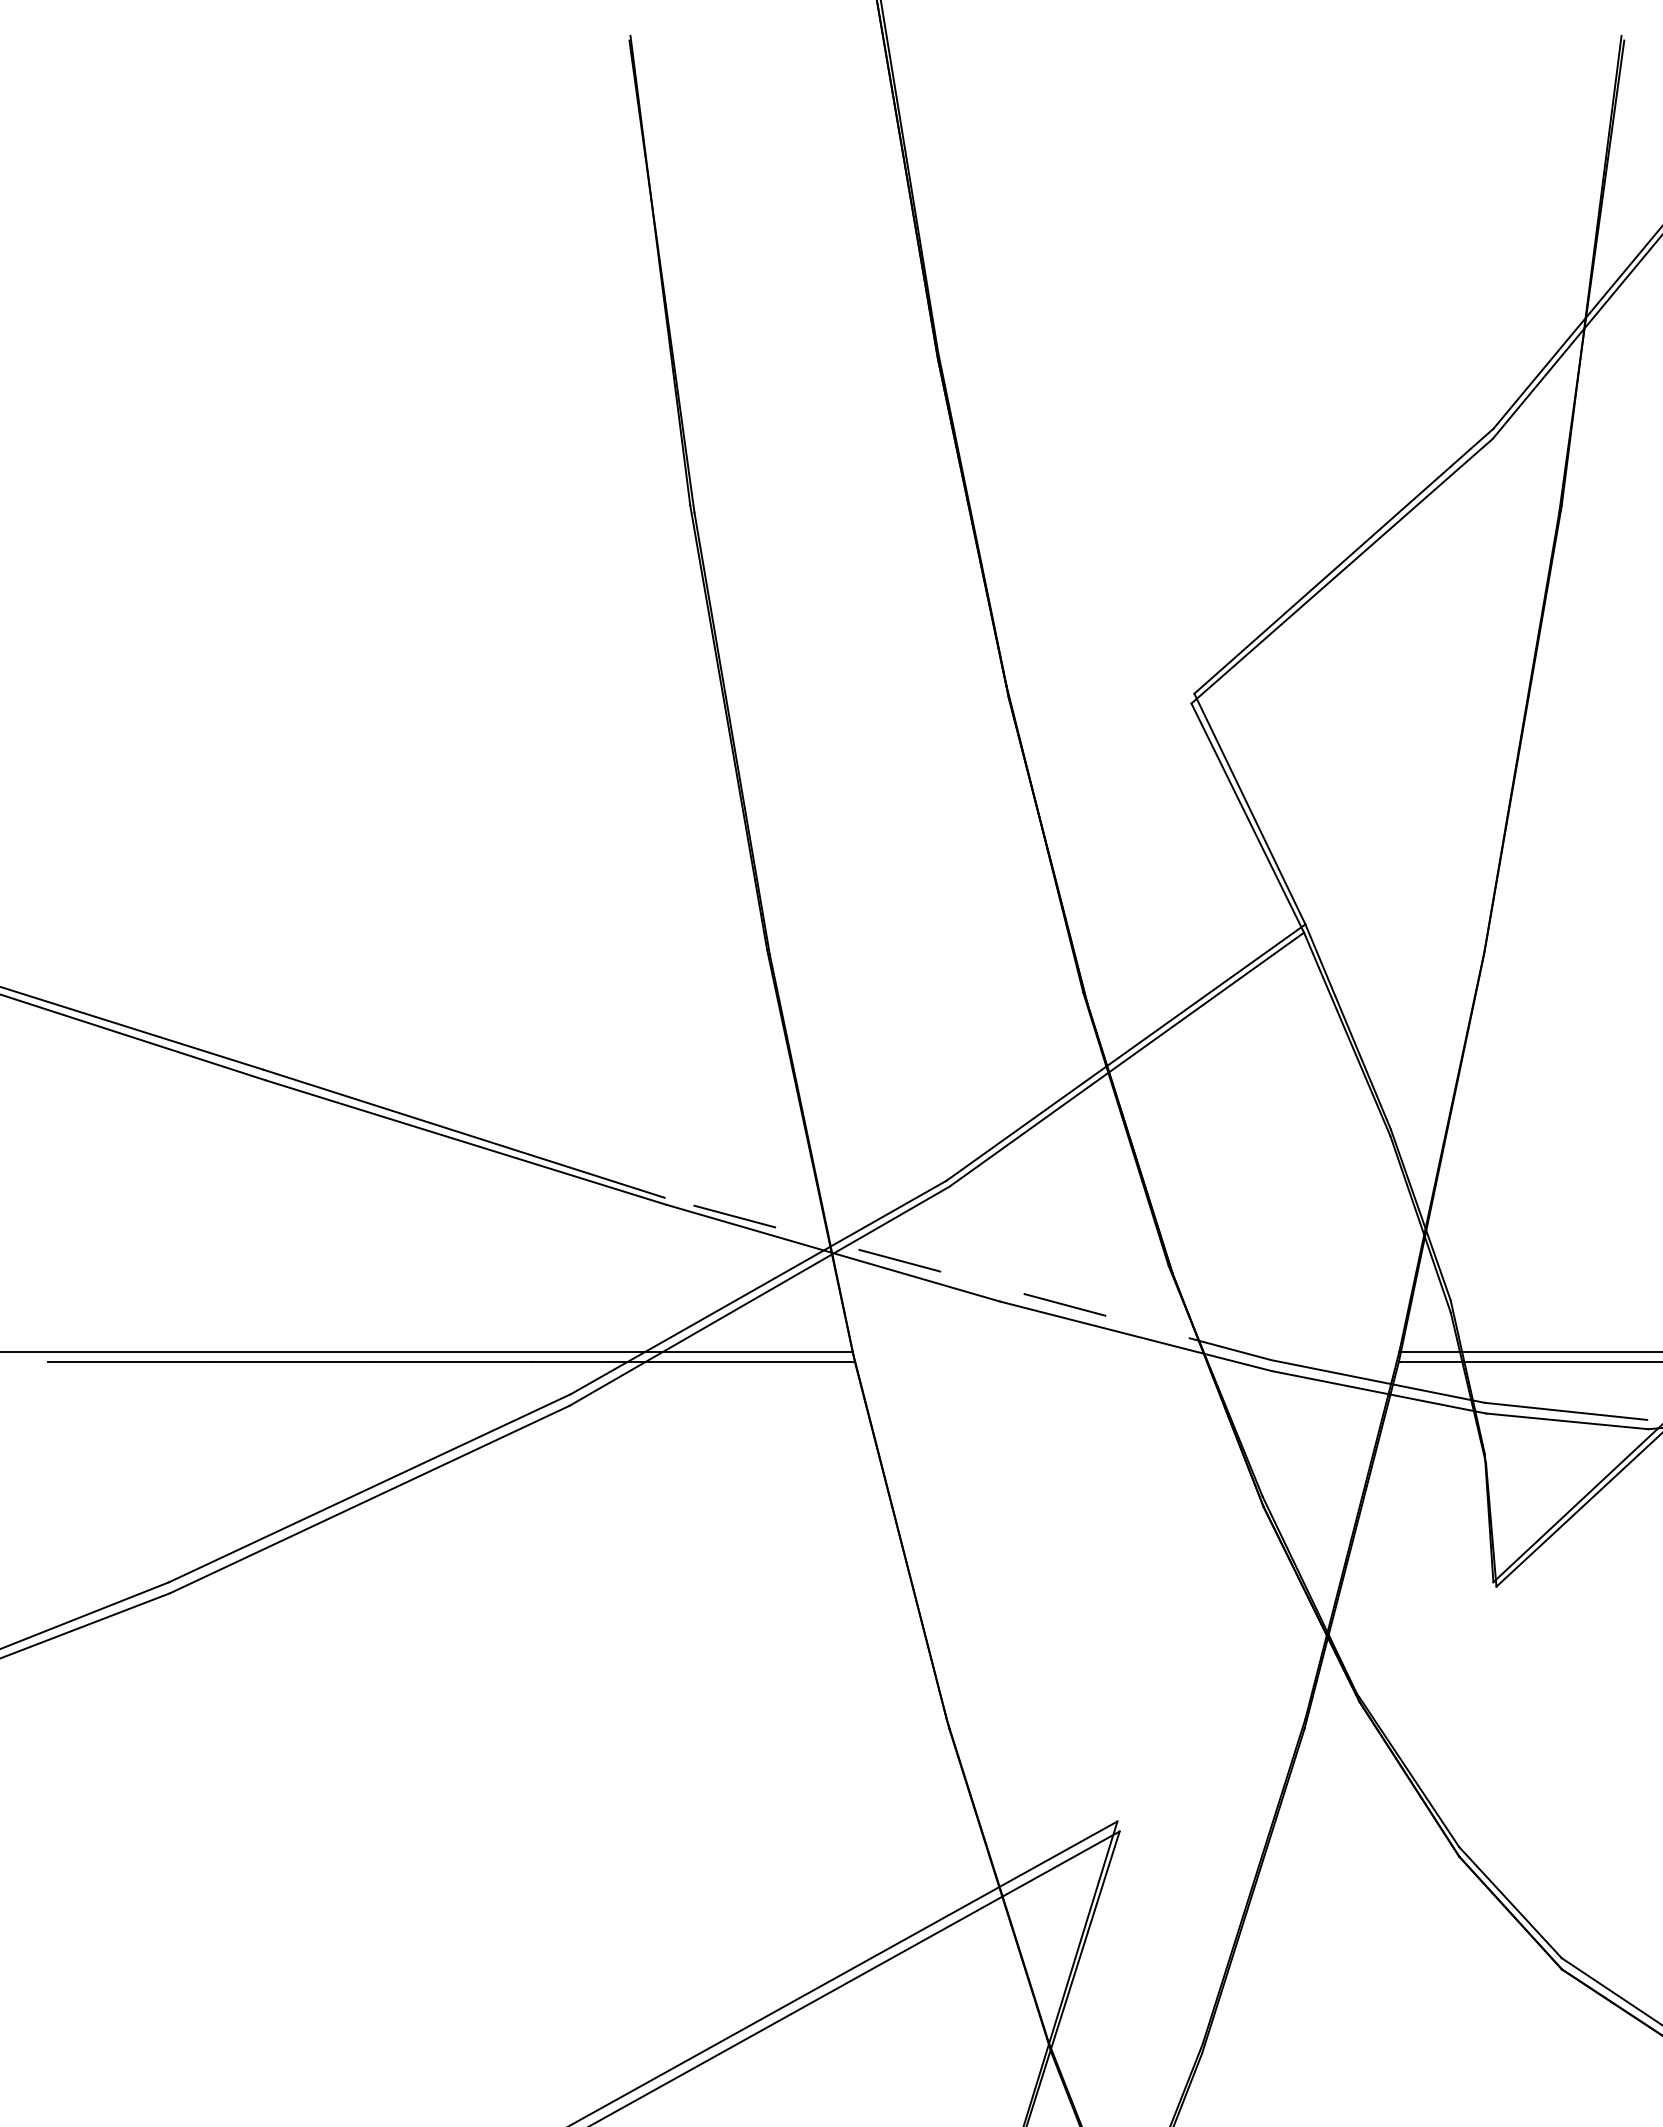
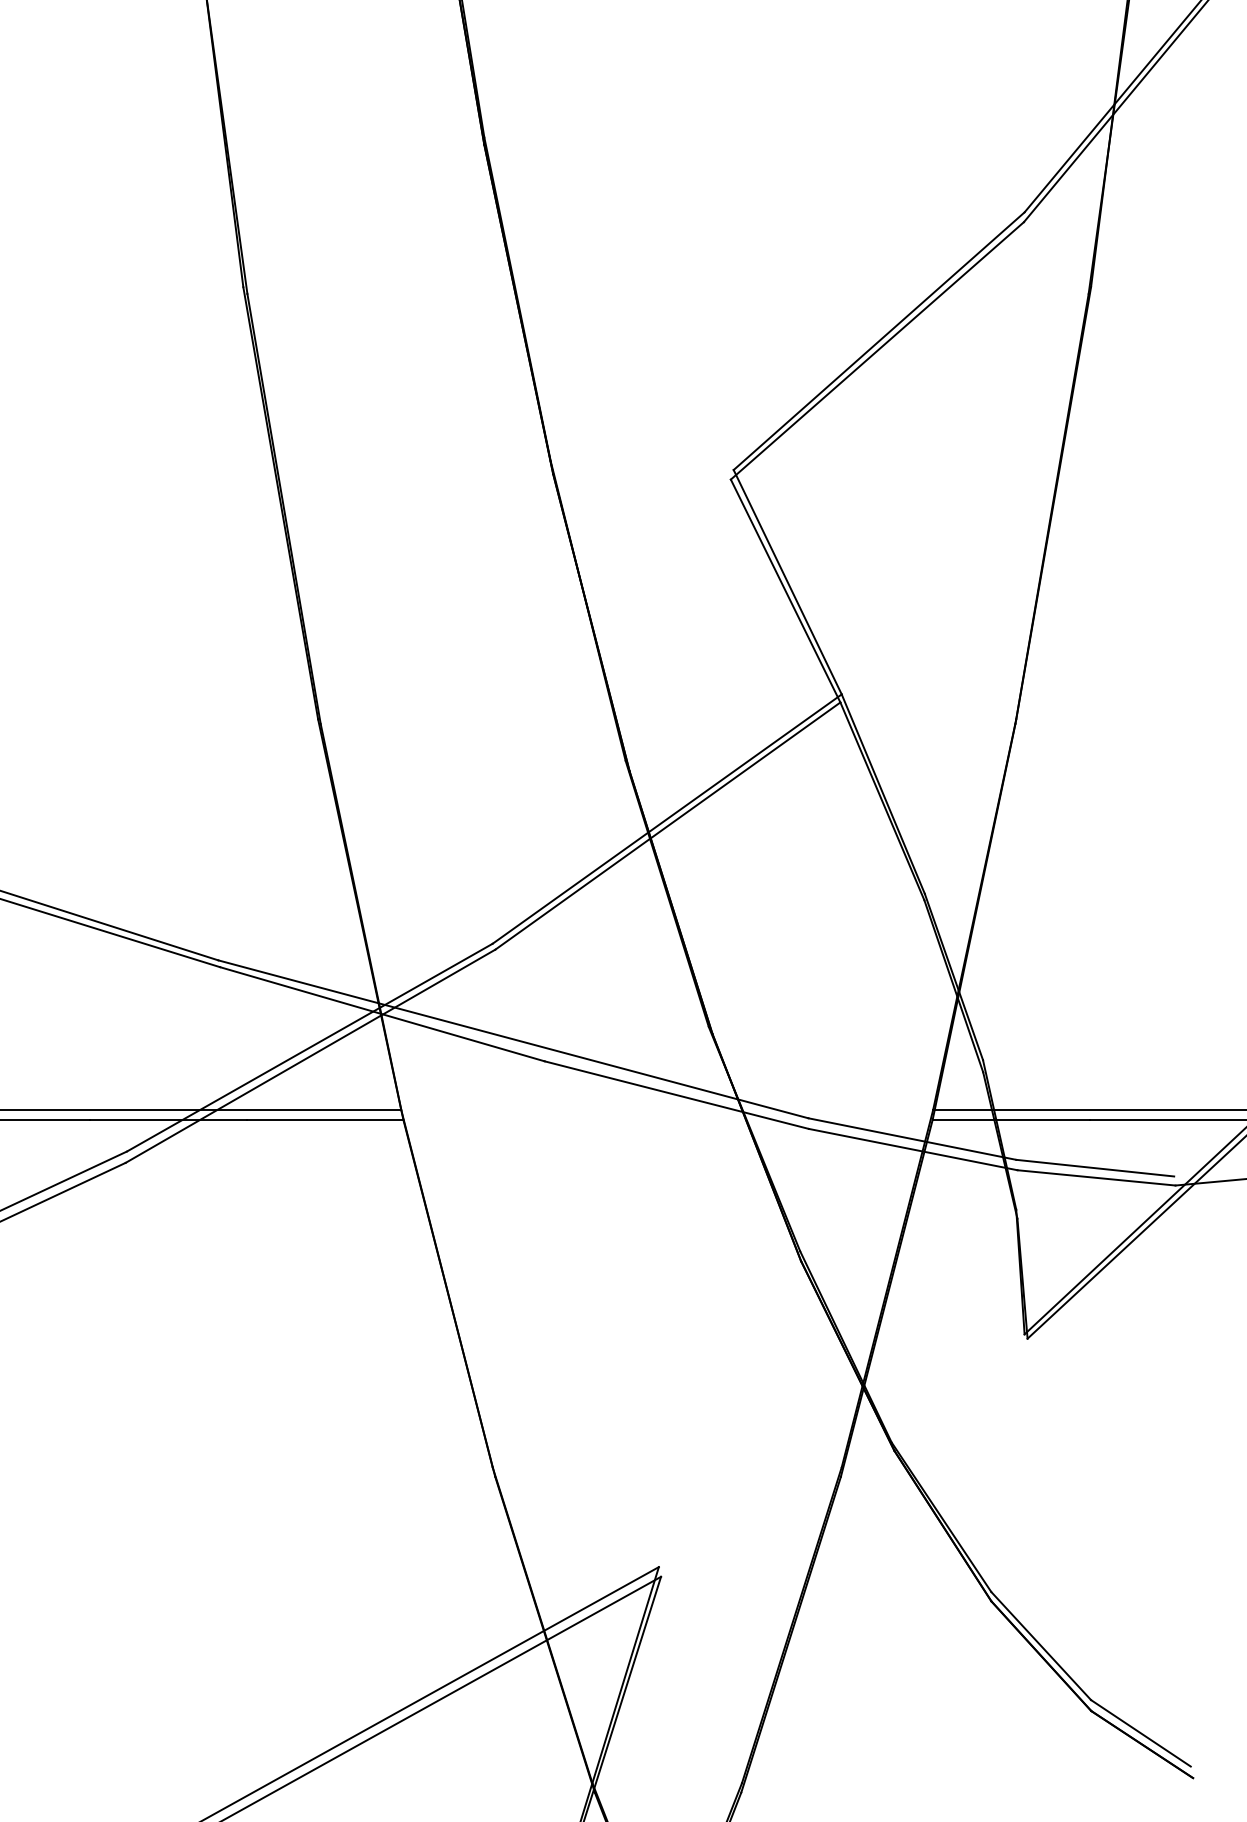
line: (967, 1278) -> (512, 1038), dashed -> solid

